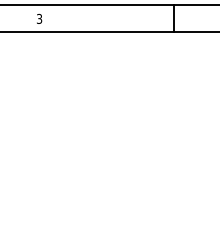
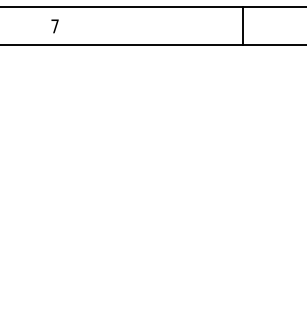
text: (39, 18) -> (55, 25), 3 -> 7

